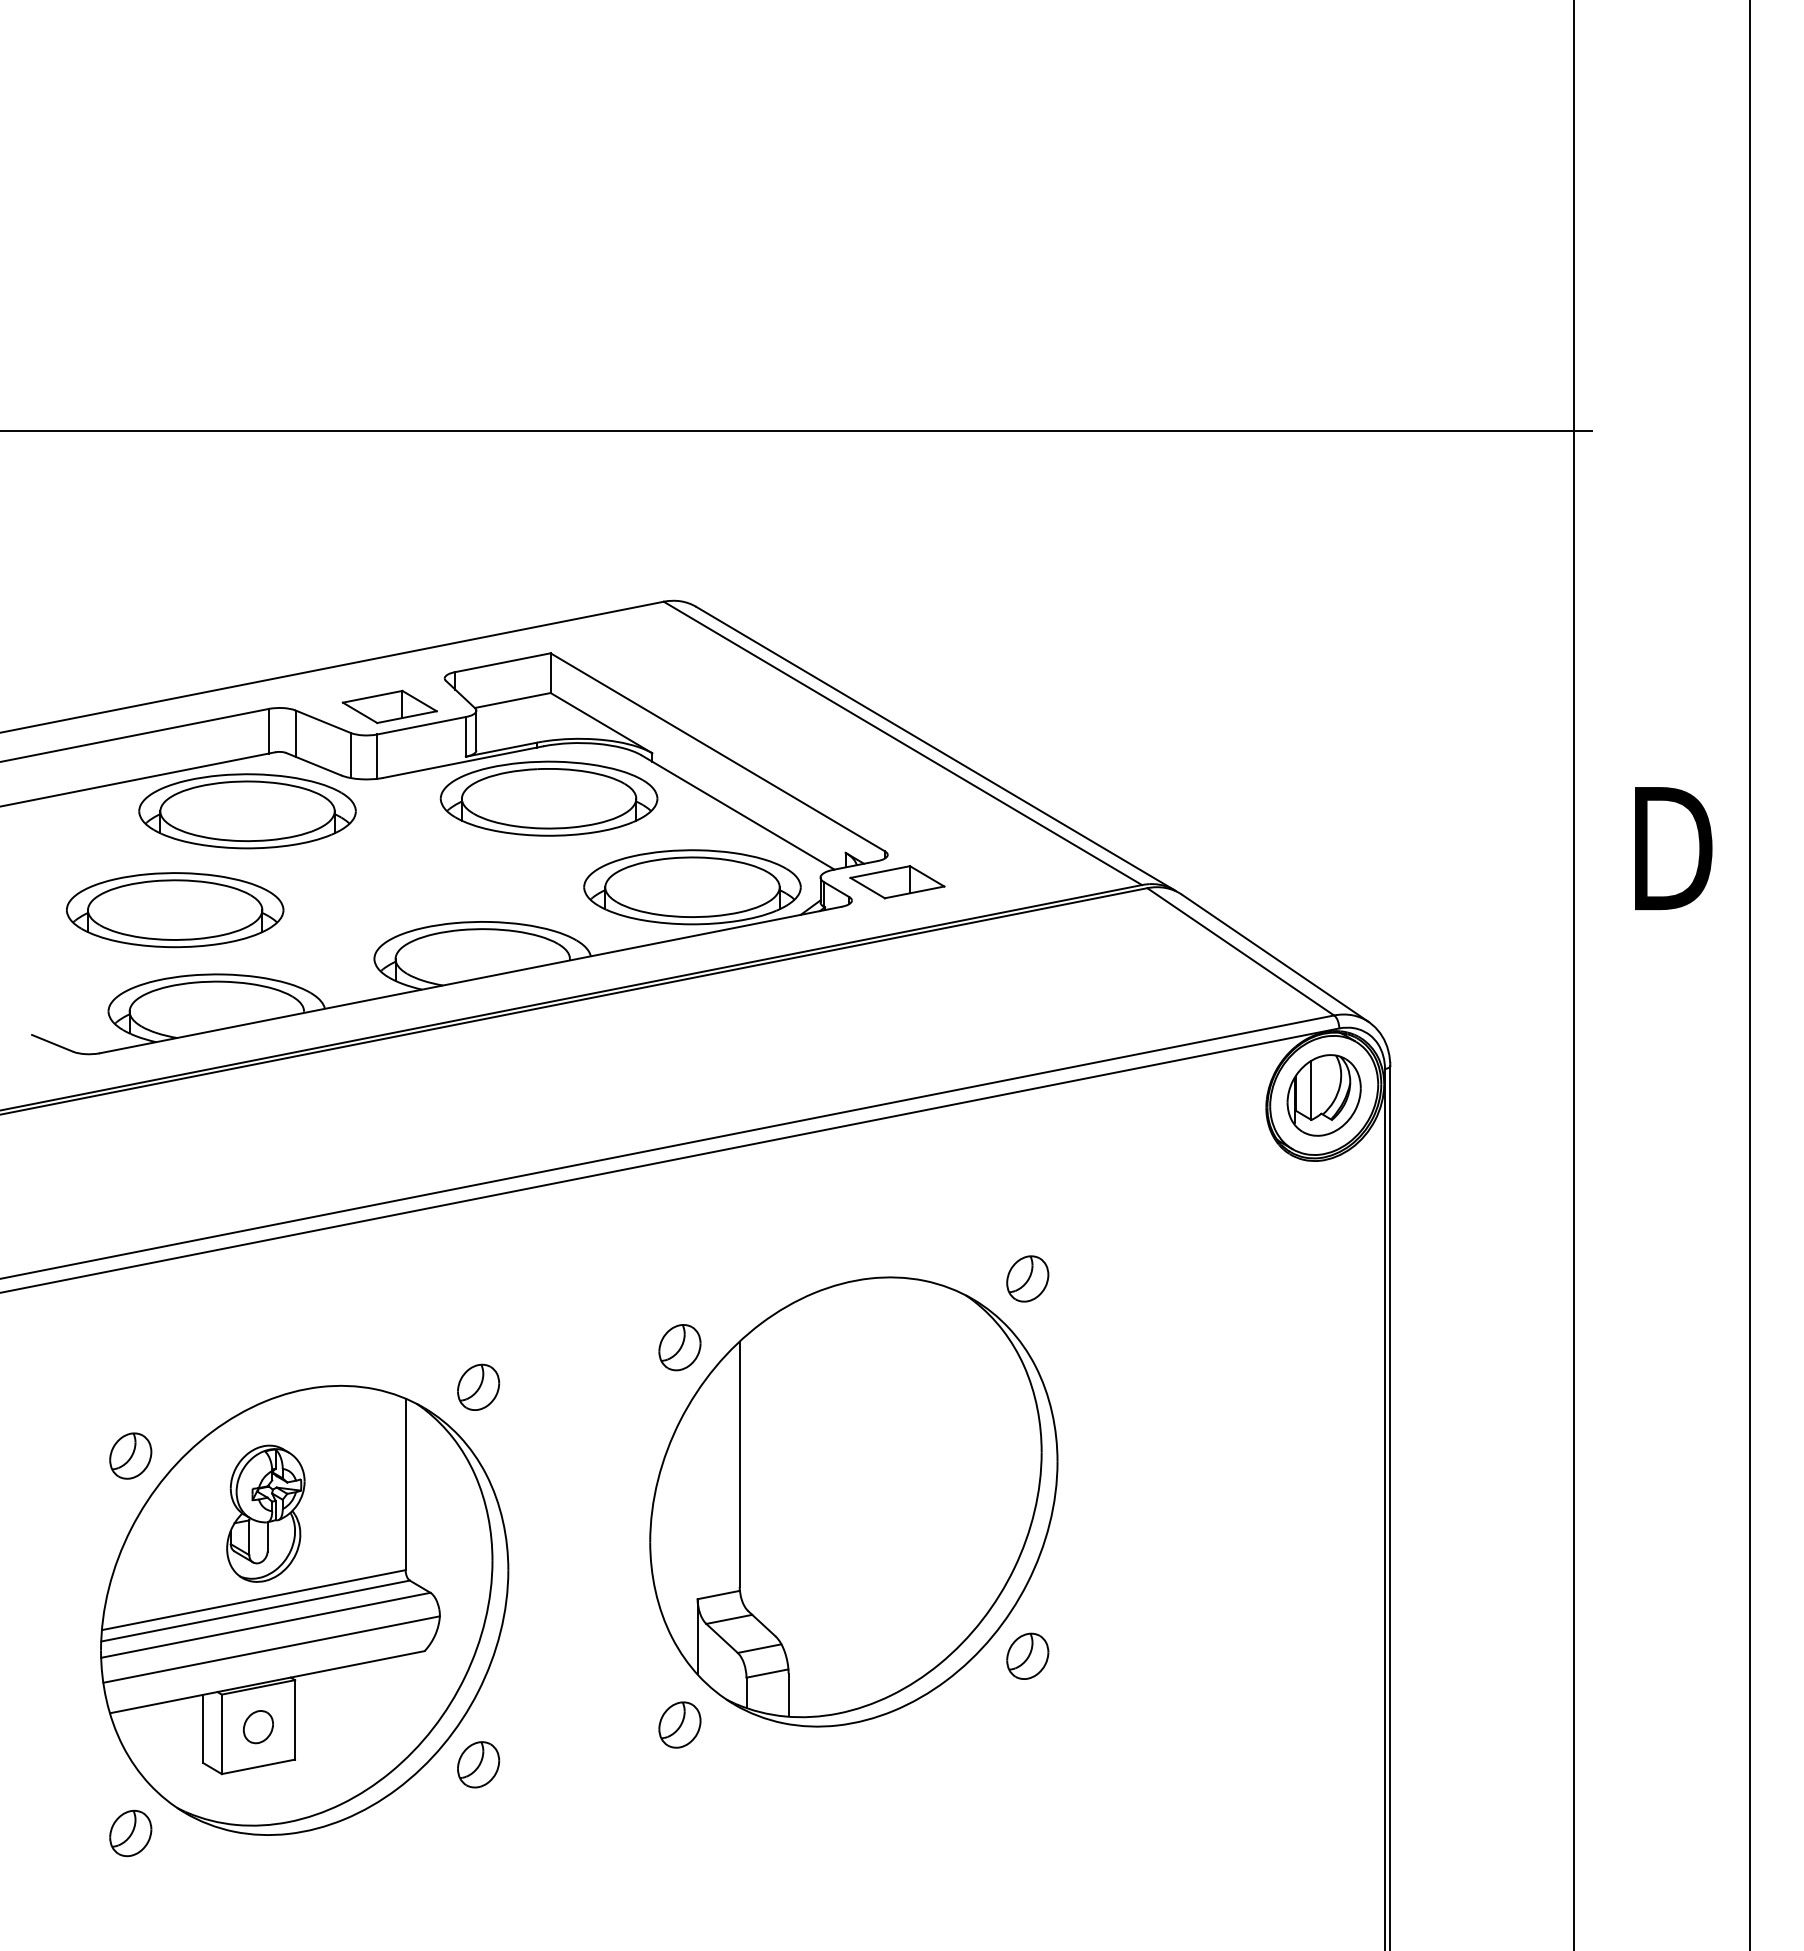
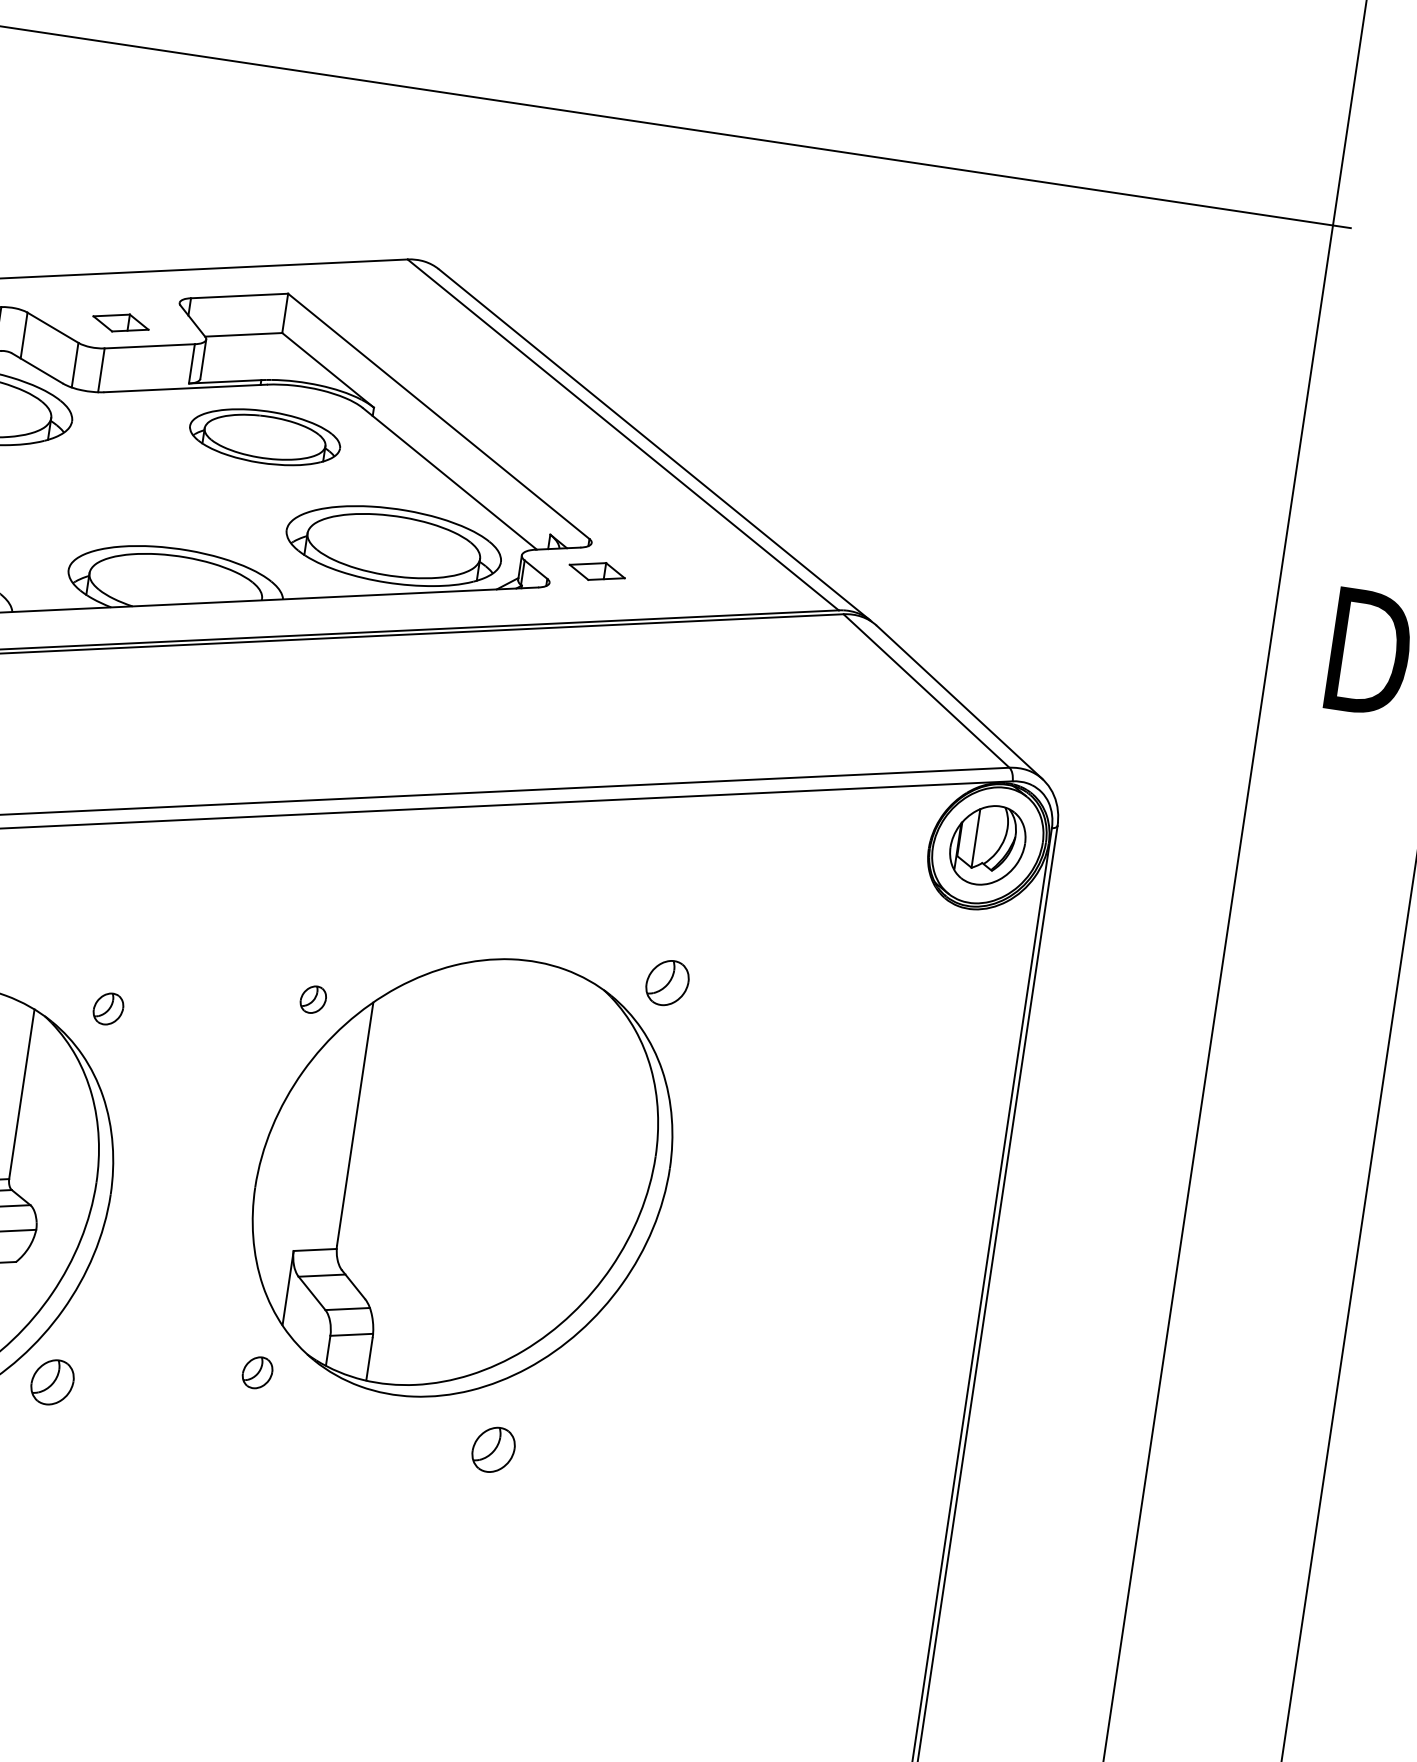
part: (389, 706) -> (120, 322), size x0.6
part: (548, 798) -> (264, 437), size x0.7
part: (897, 882) -> (597, 571), size x0.6
part: (679, 1347) -> (312, 999), size x0.6
part: (478, 1386) -> (108, 1008), size x0.7
part: (1027, 1655) -> (493, 1448), moved
part: (679, 1724) -> (257, 1372), size x0.7

